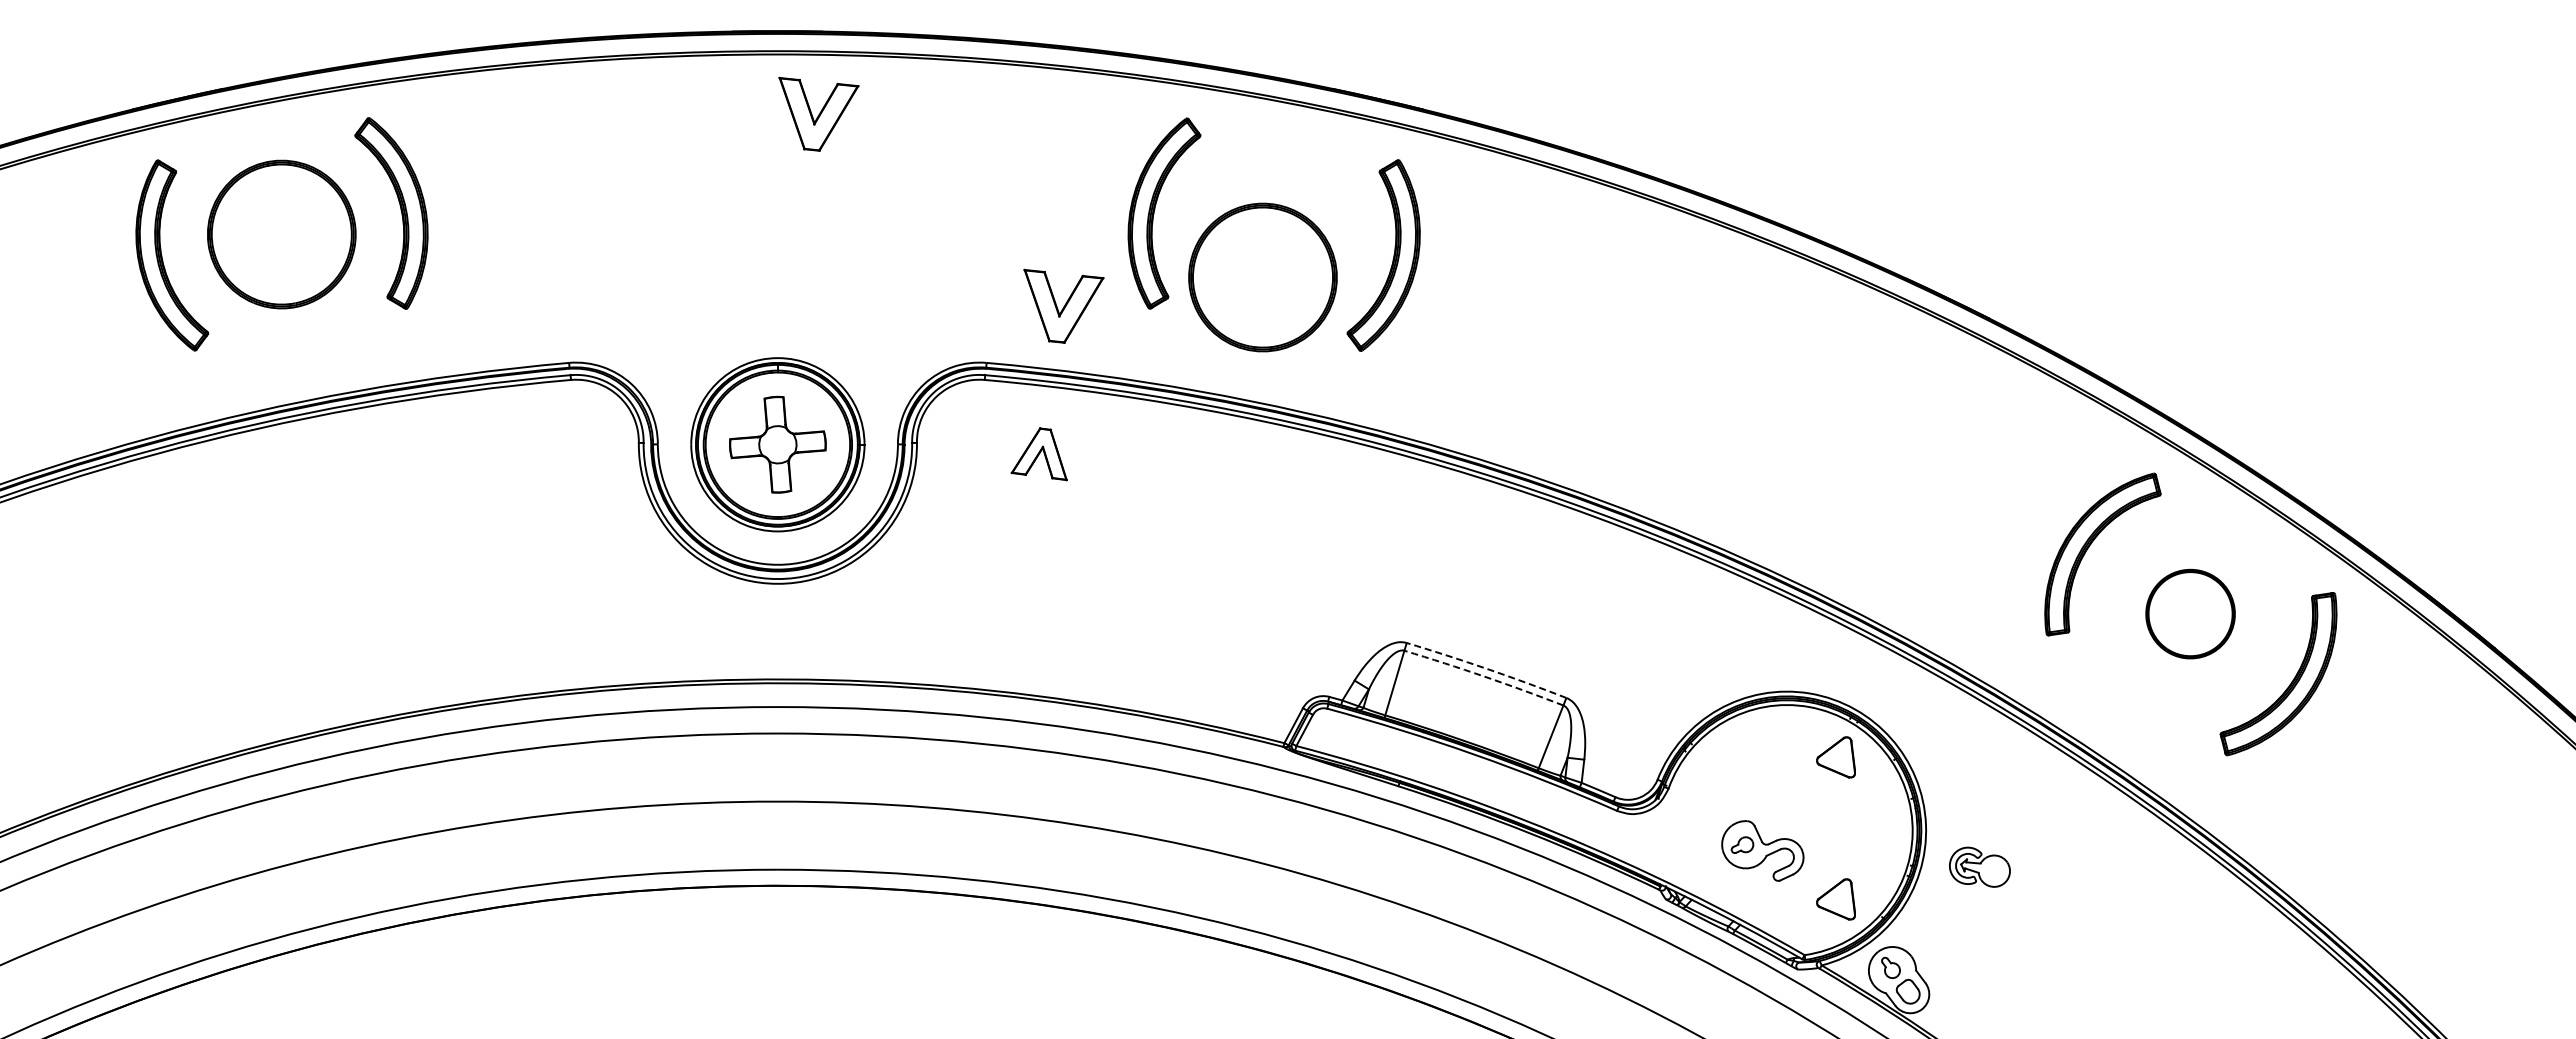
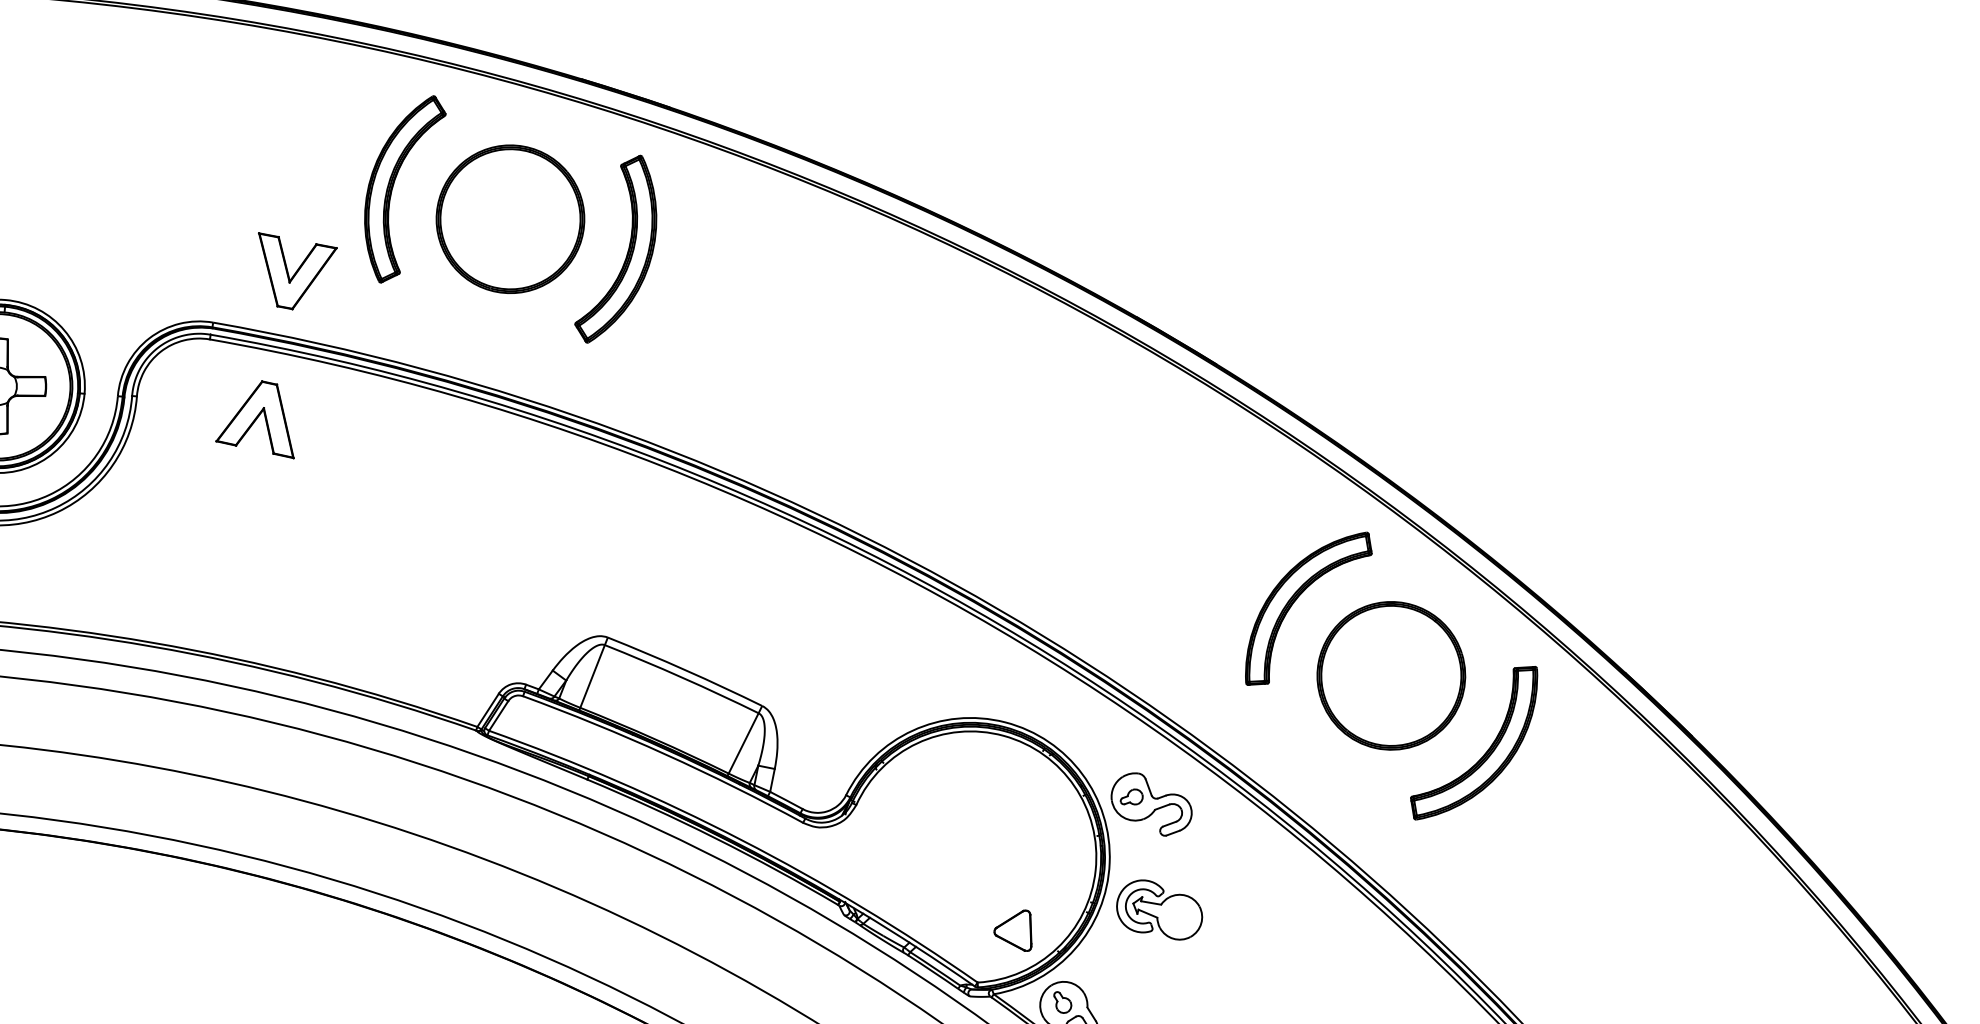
part: (818, 113) -> (66, 59), removed
part: (1262, 277) -> (509, 219), moved
part: (1039, 454) -> (258, 418), size x1.43
part: (2190, 613) -> (1391, 675), size x1.67
arc: (1487, 668) -> (686, 669), dashed -> solid
arc: (1484, 676) -> (682, 677), dashed -> solid
part: (1835, 757) -> (1025, 788), removed
part: (1762, 850) -> (1151, 804), moved
part: (1979, 867) -> (1159, 910), size x1.43

